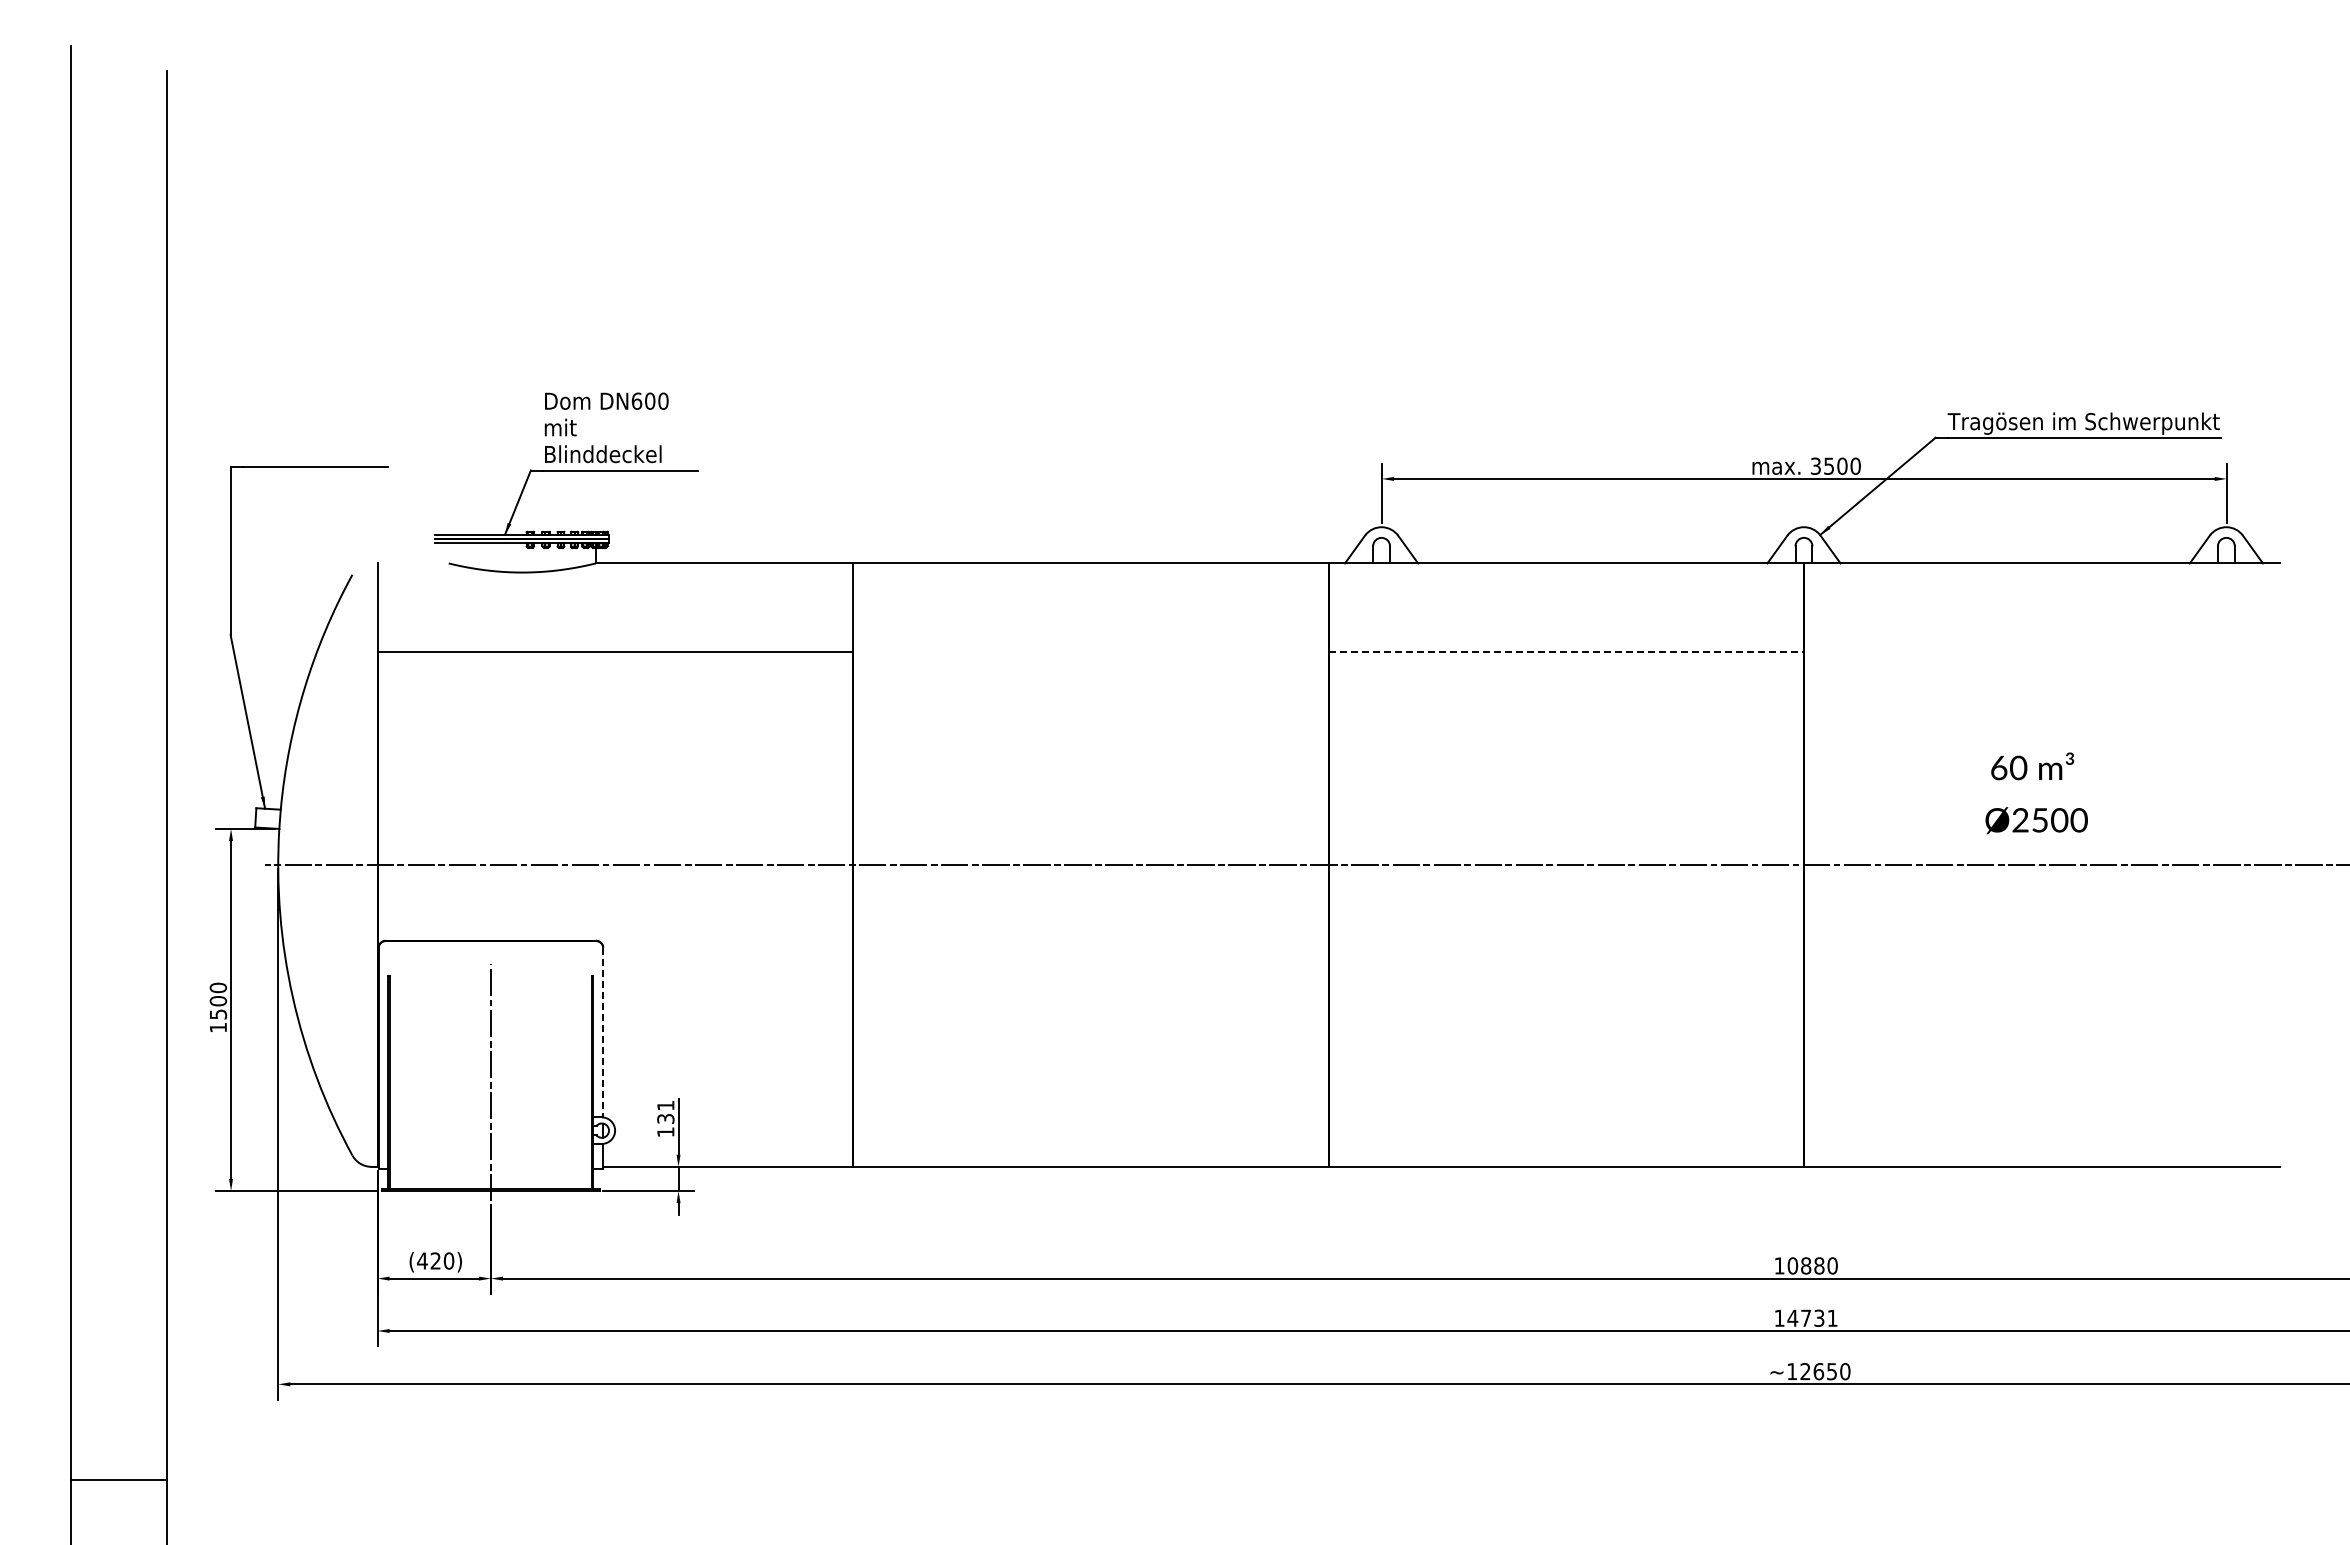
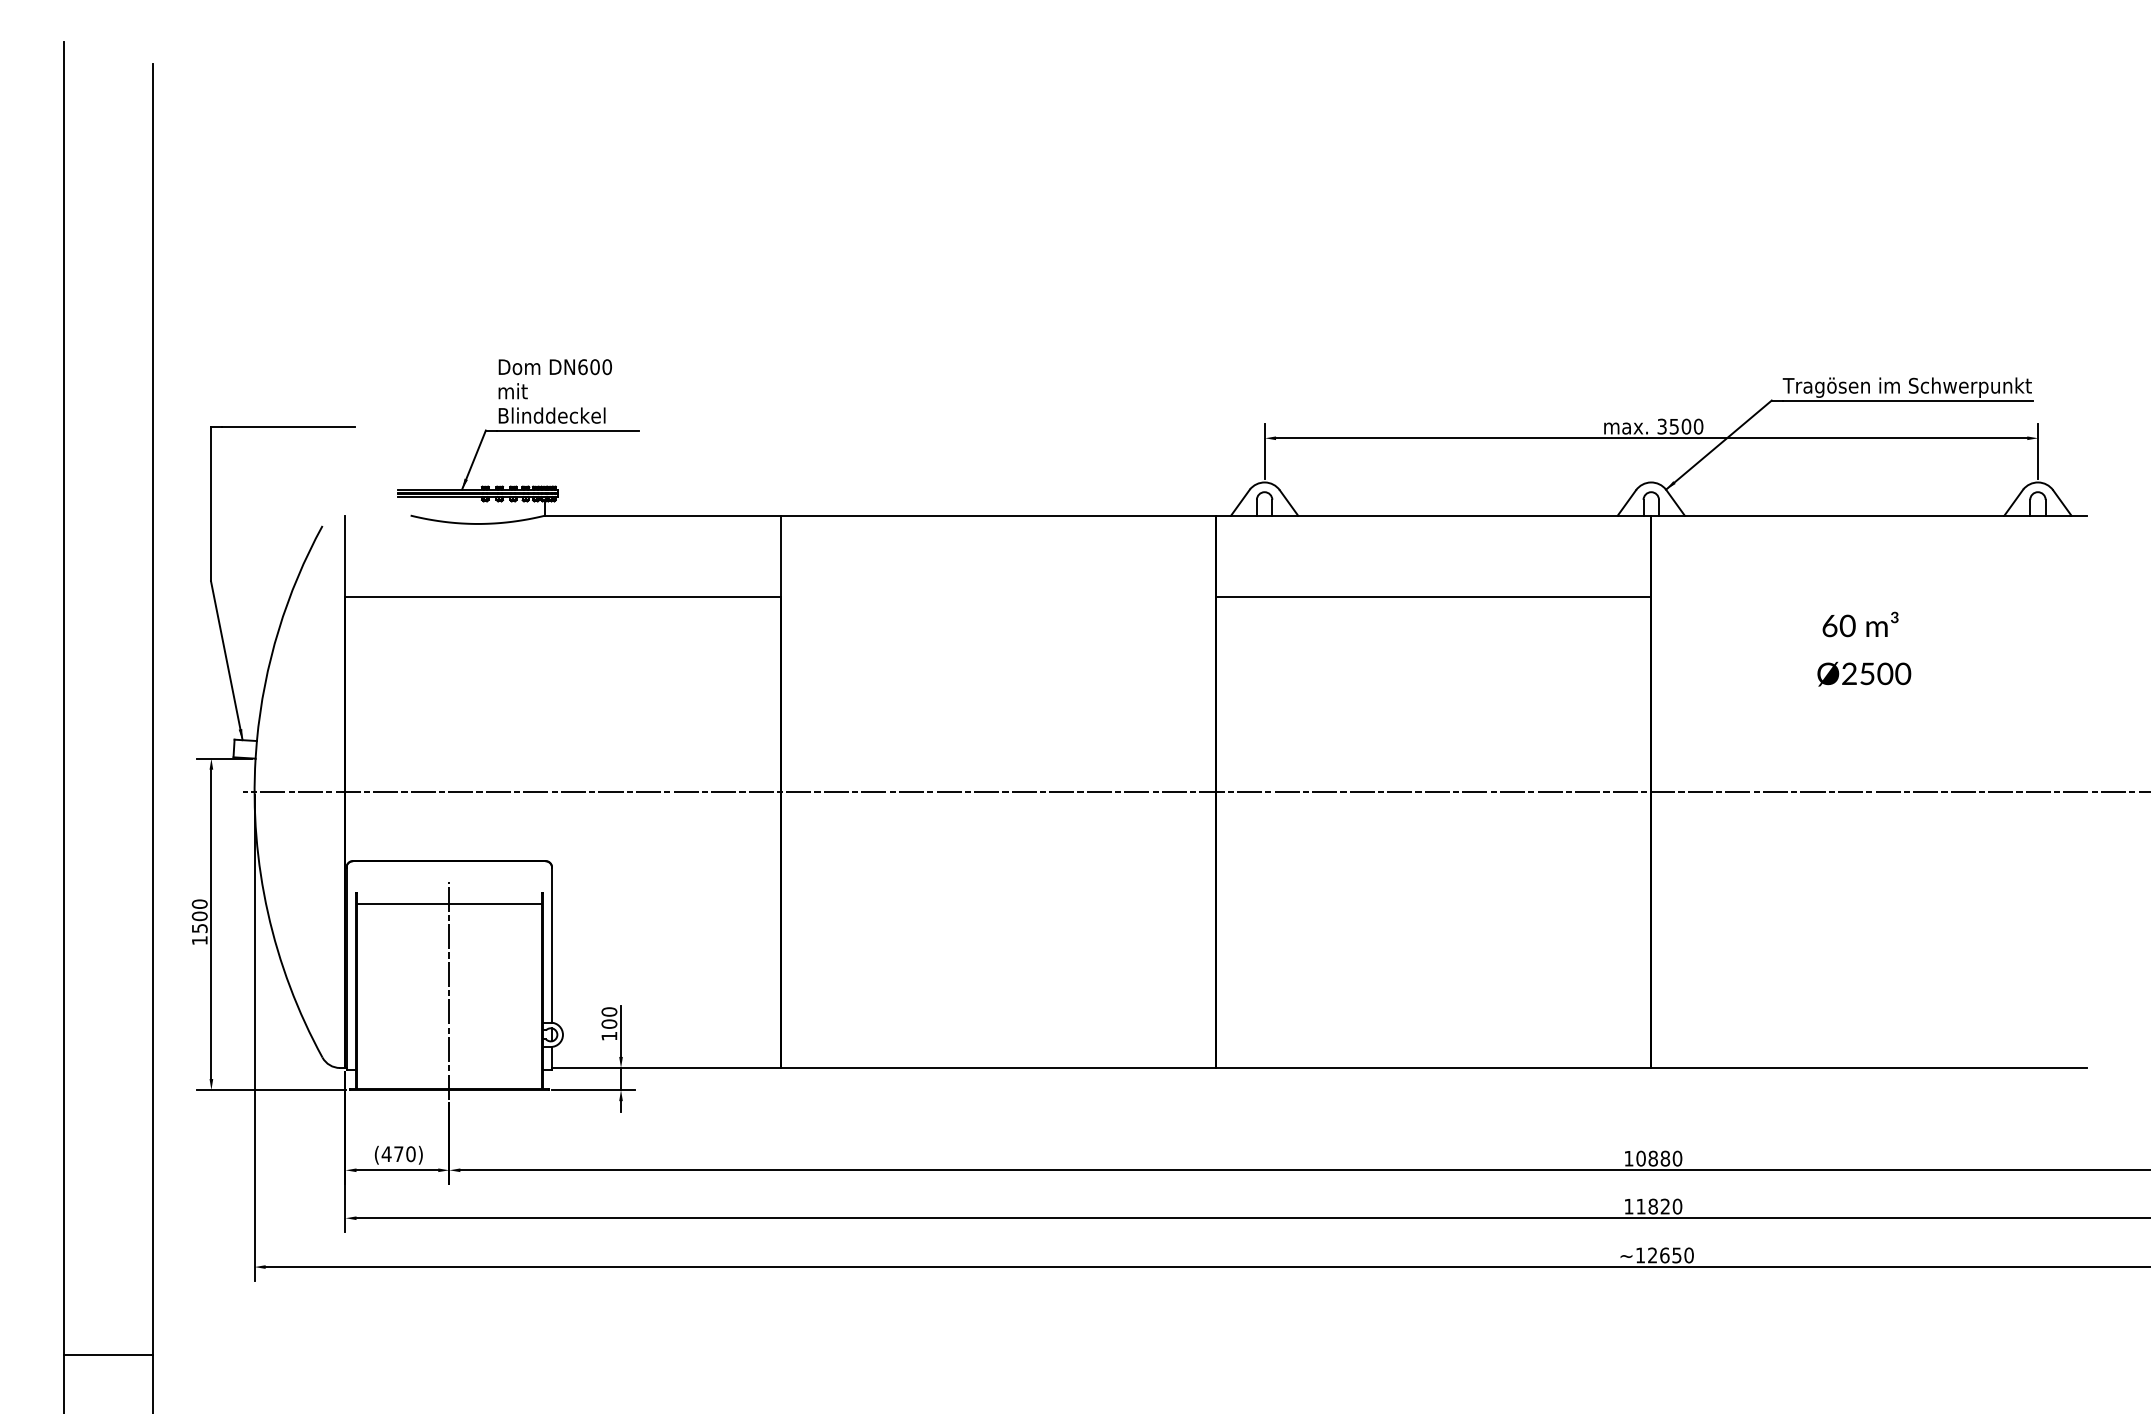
line: (1566, 651) -> (1433, 596), dashed -> solid
text: (2036, 793) -> (1864, 649), moved
line: (490, 987) -> (448, 903), added
line: (603, 1032) -> (552, 945), dashed -> solid
text: (665, 1112) -> (609, 1018), 131 -> 100
text: (435, 1260) -> (398, 1153), (420) -> (470)
text: (1812, 1317) -> (1659, 1205), 14731 -> 11820

